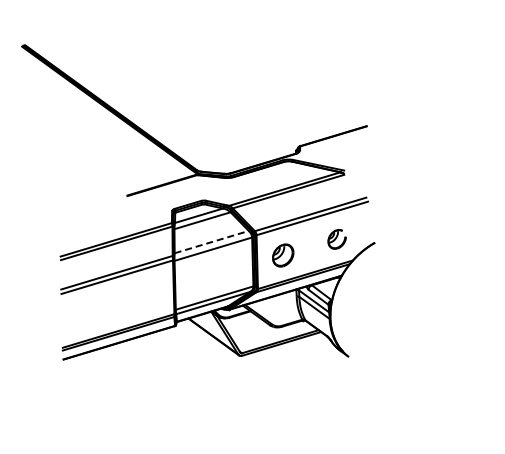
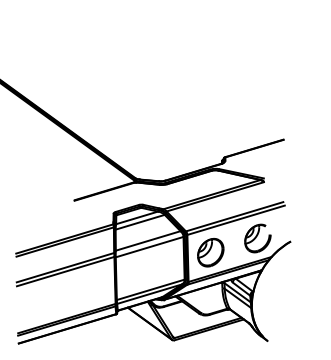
part: (336, 239) -> (257, 238), size x1.67
line: (211, 242) -> (148, 241), dashed -> solid
part: (282, 255) -> (210, 252), size x1.43

